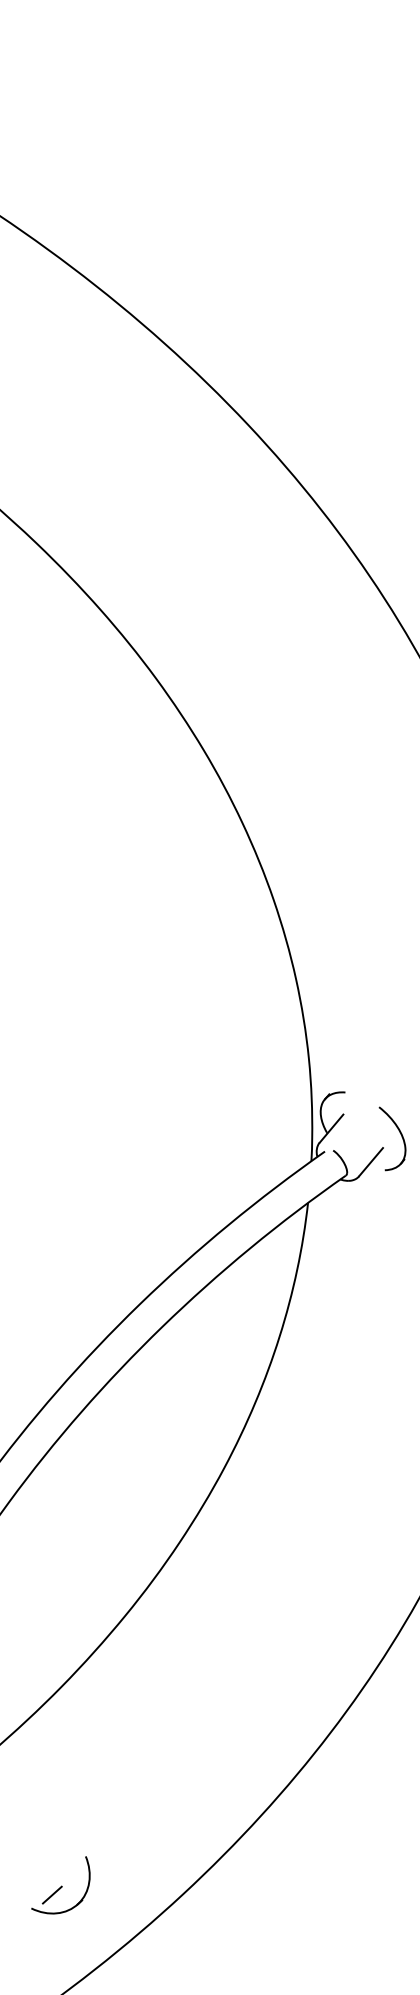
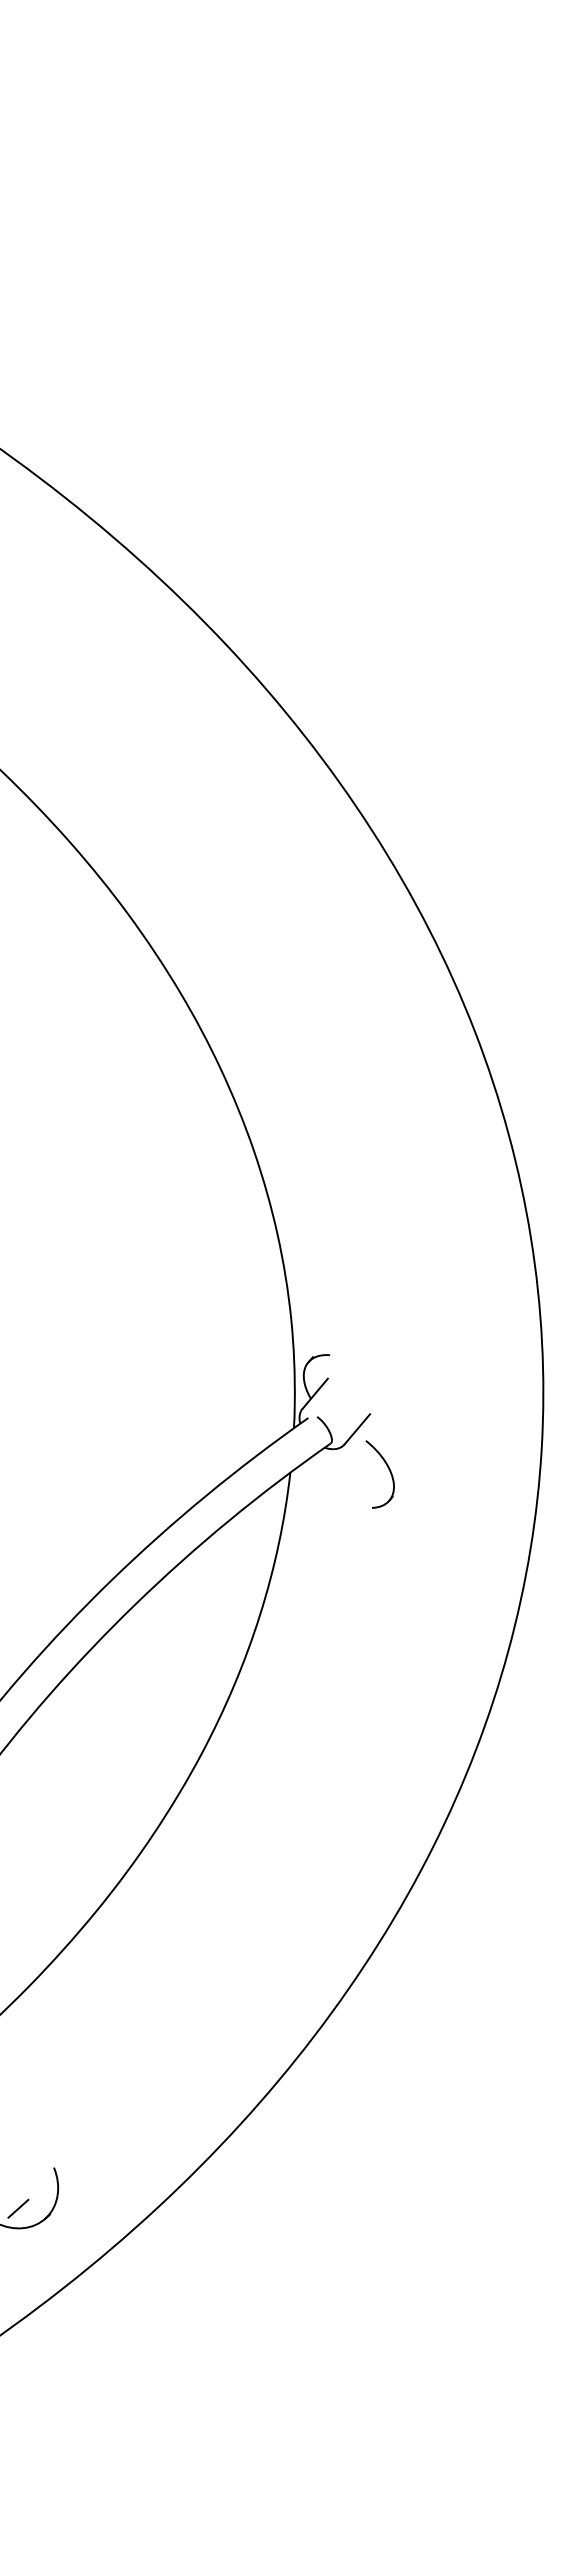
part: (401, 1136) -> (389, 1472), moved

